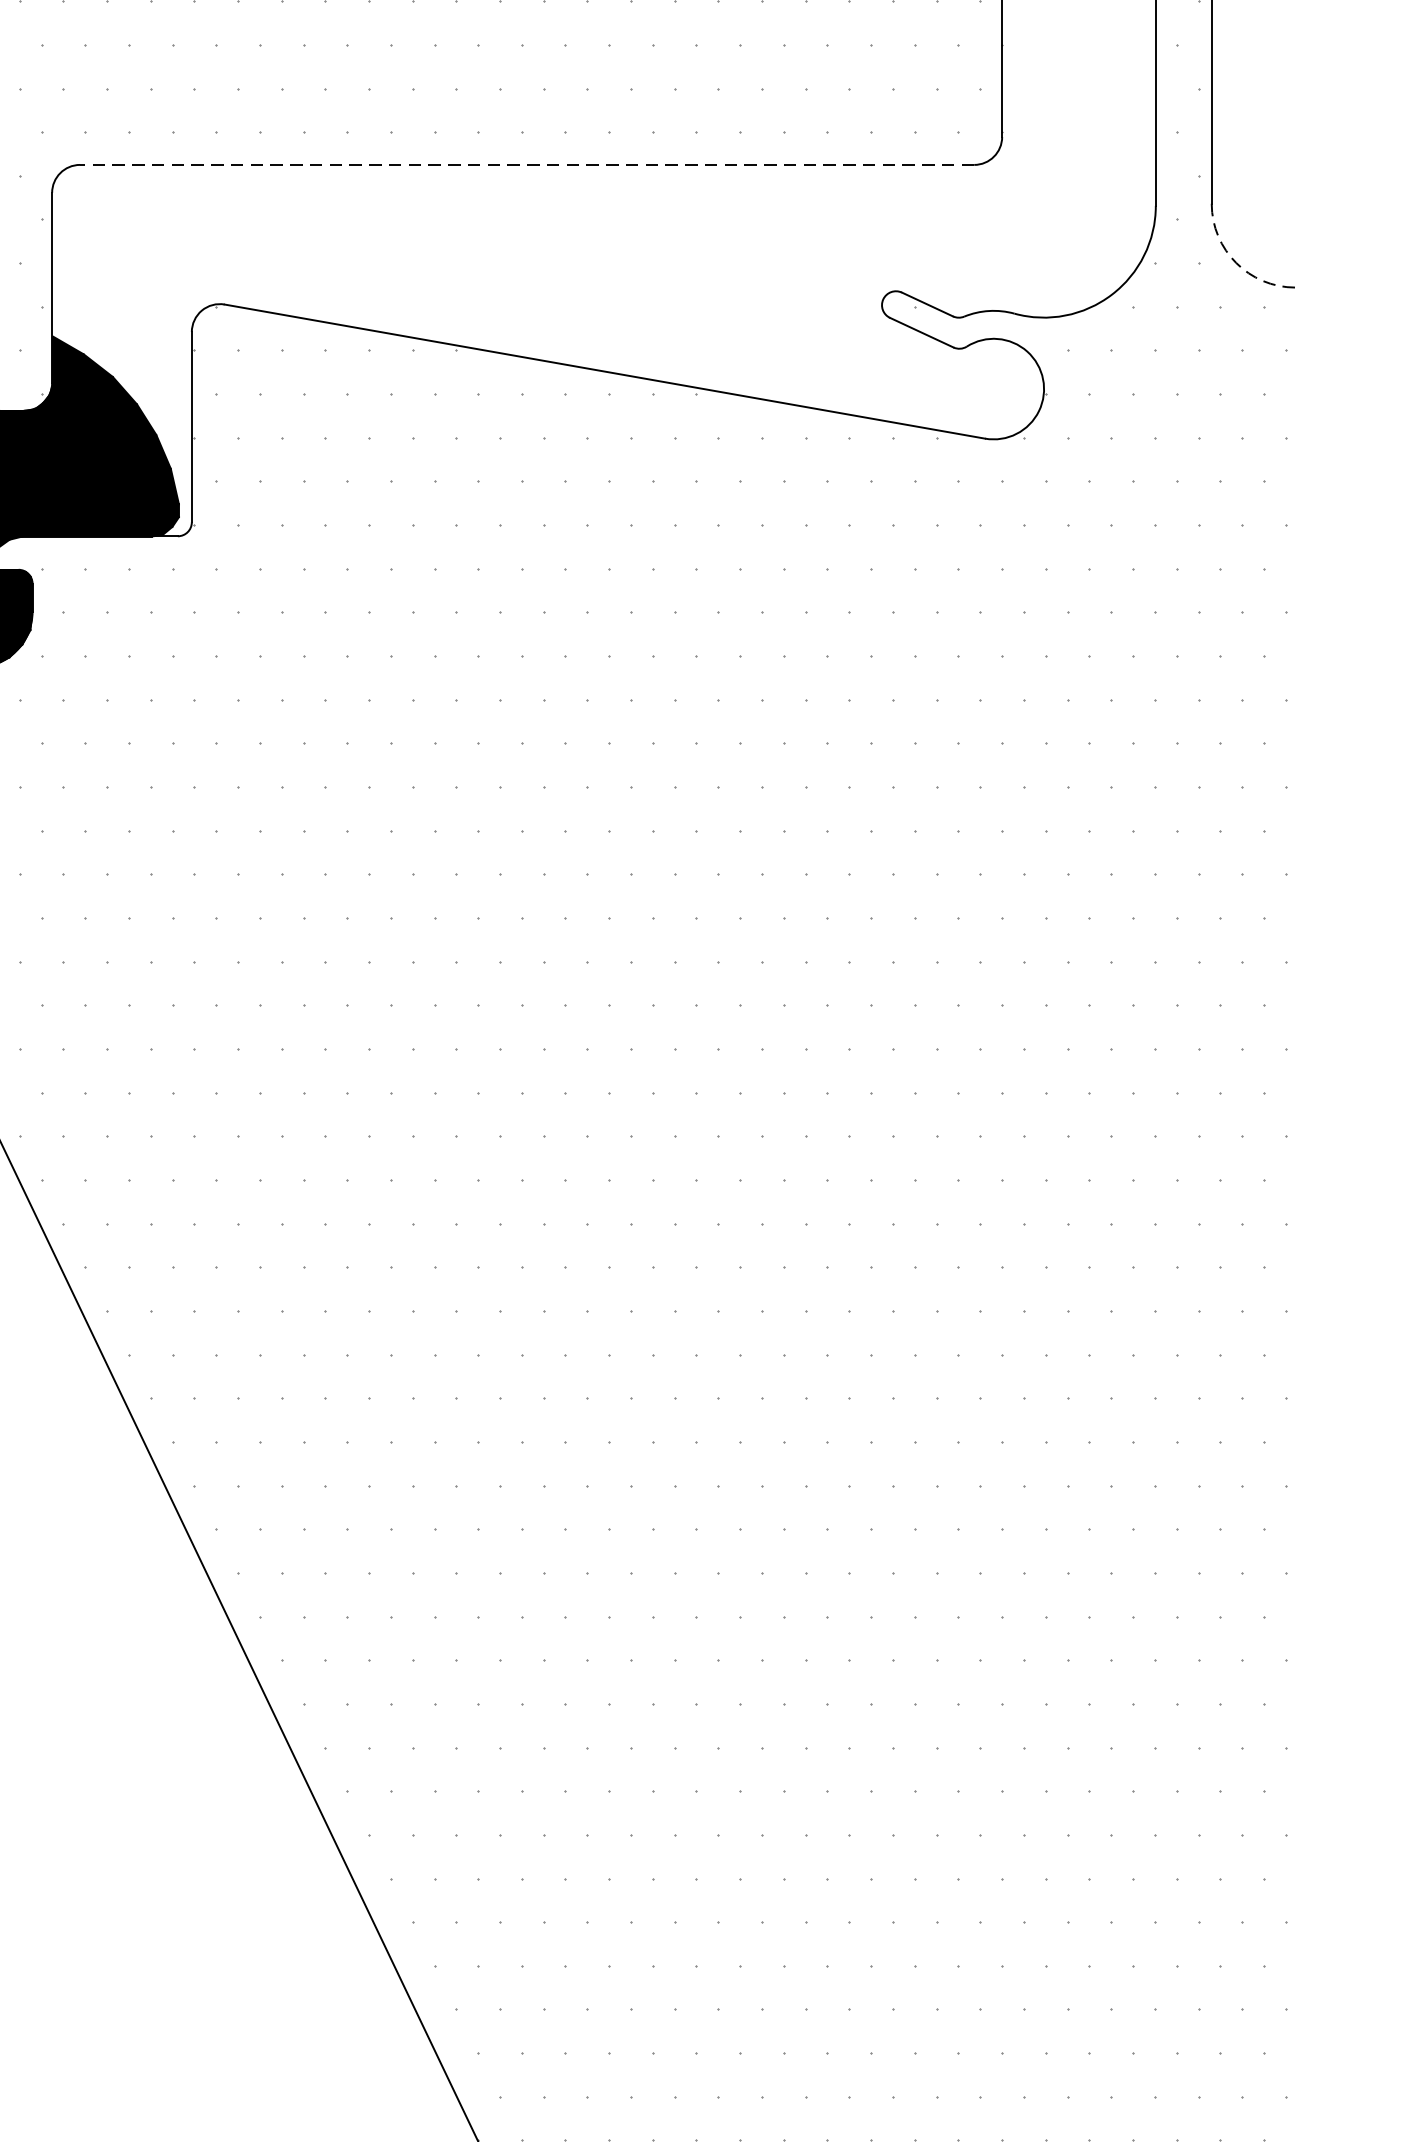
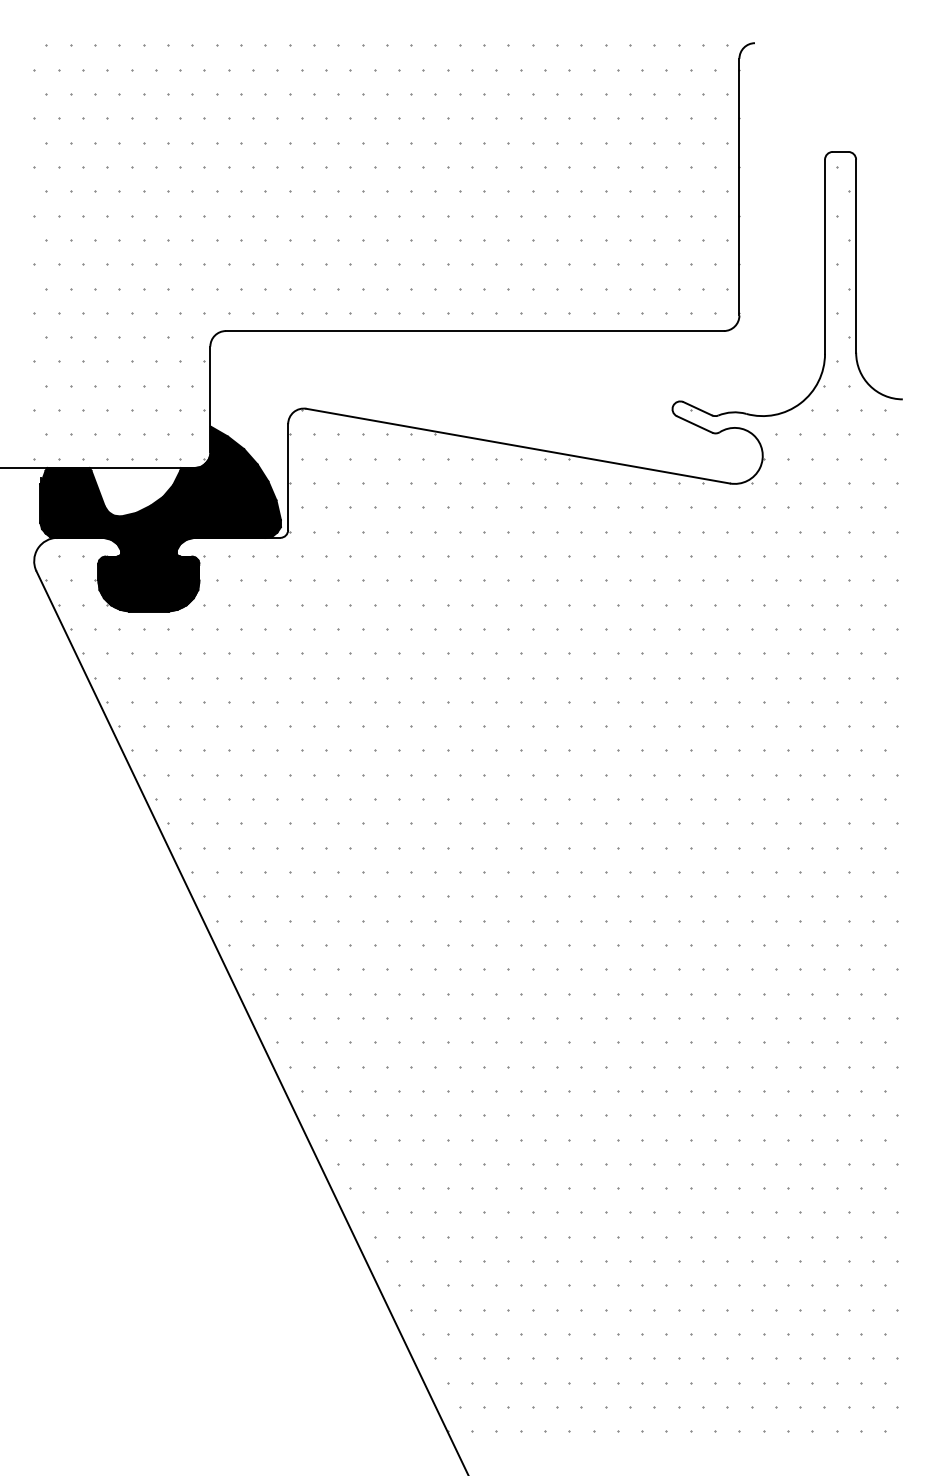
line: (526, 165) -> (474, 331), dashed -> solid
arc: (1235, 262) -> (869, 385), dashed -> solid

